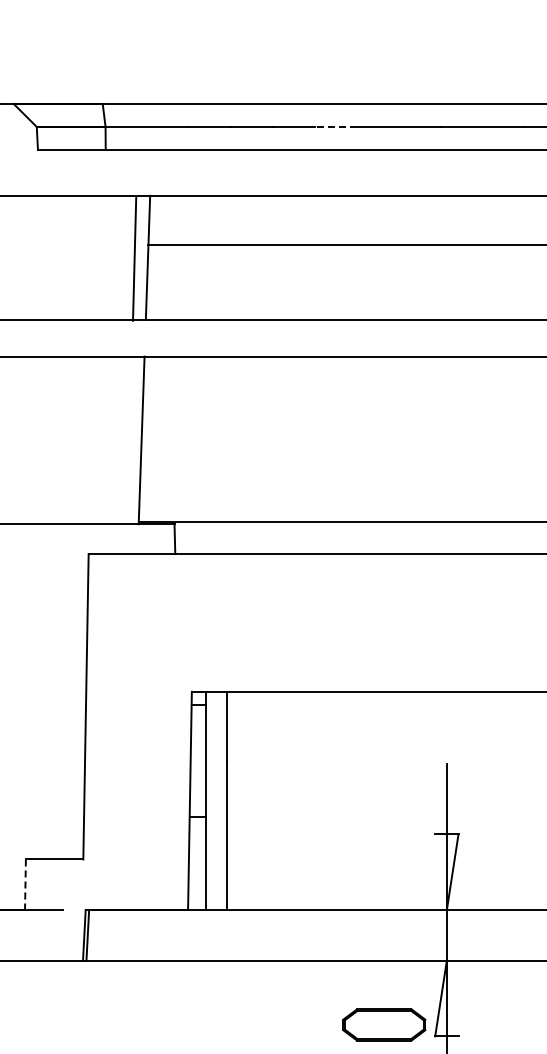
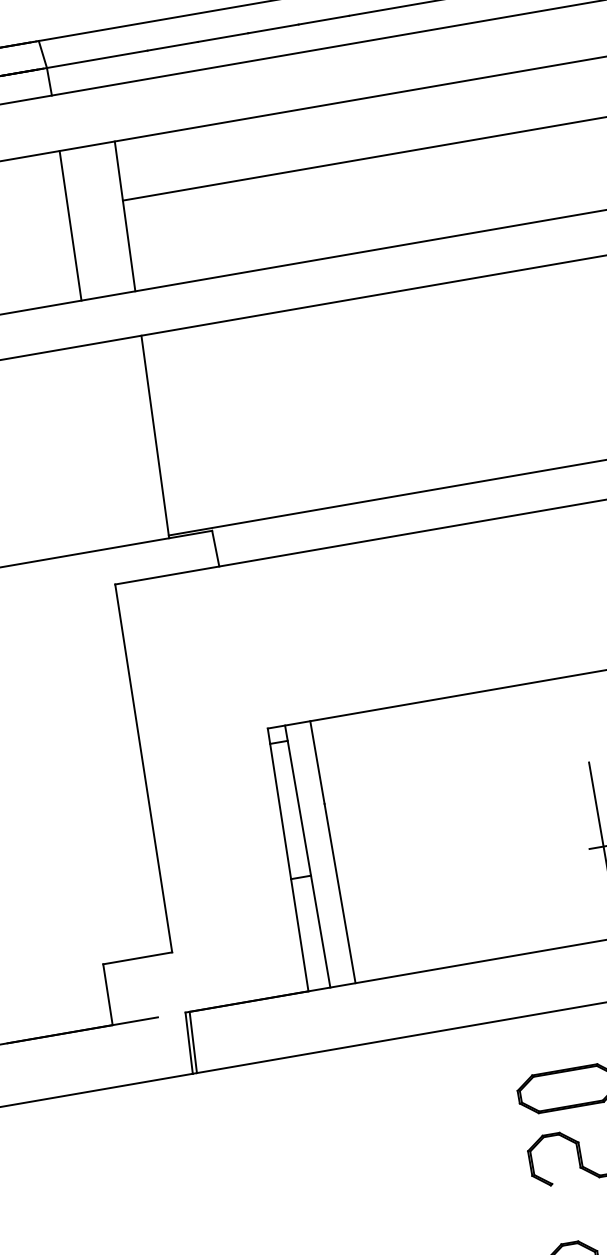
line: (335, 126) -> (323, 19), dashed -> solid
line: (134, 258) -> (70, 225), moved
line: (25, 885) -> (108, 995), dashed -> solid

